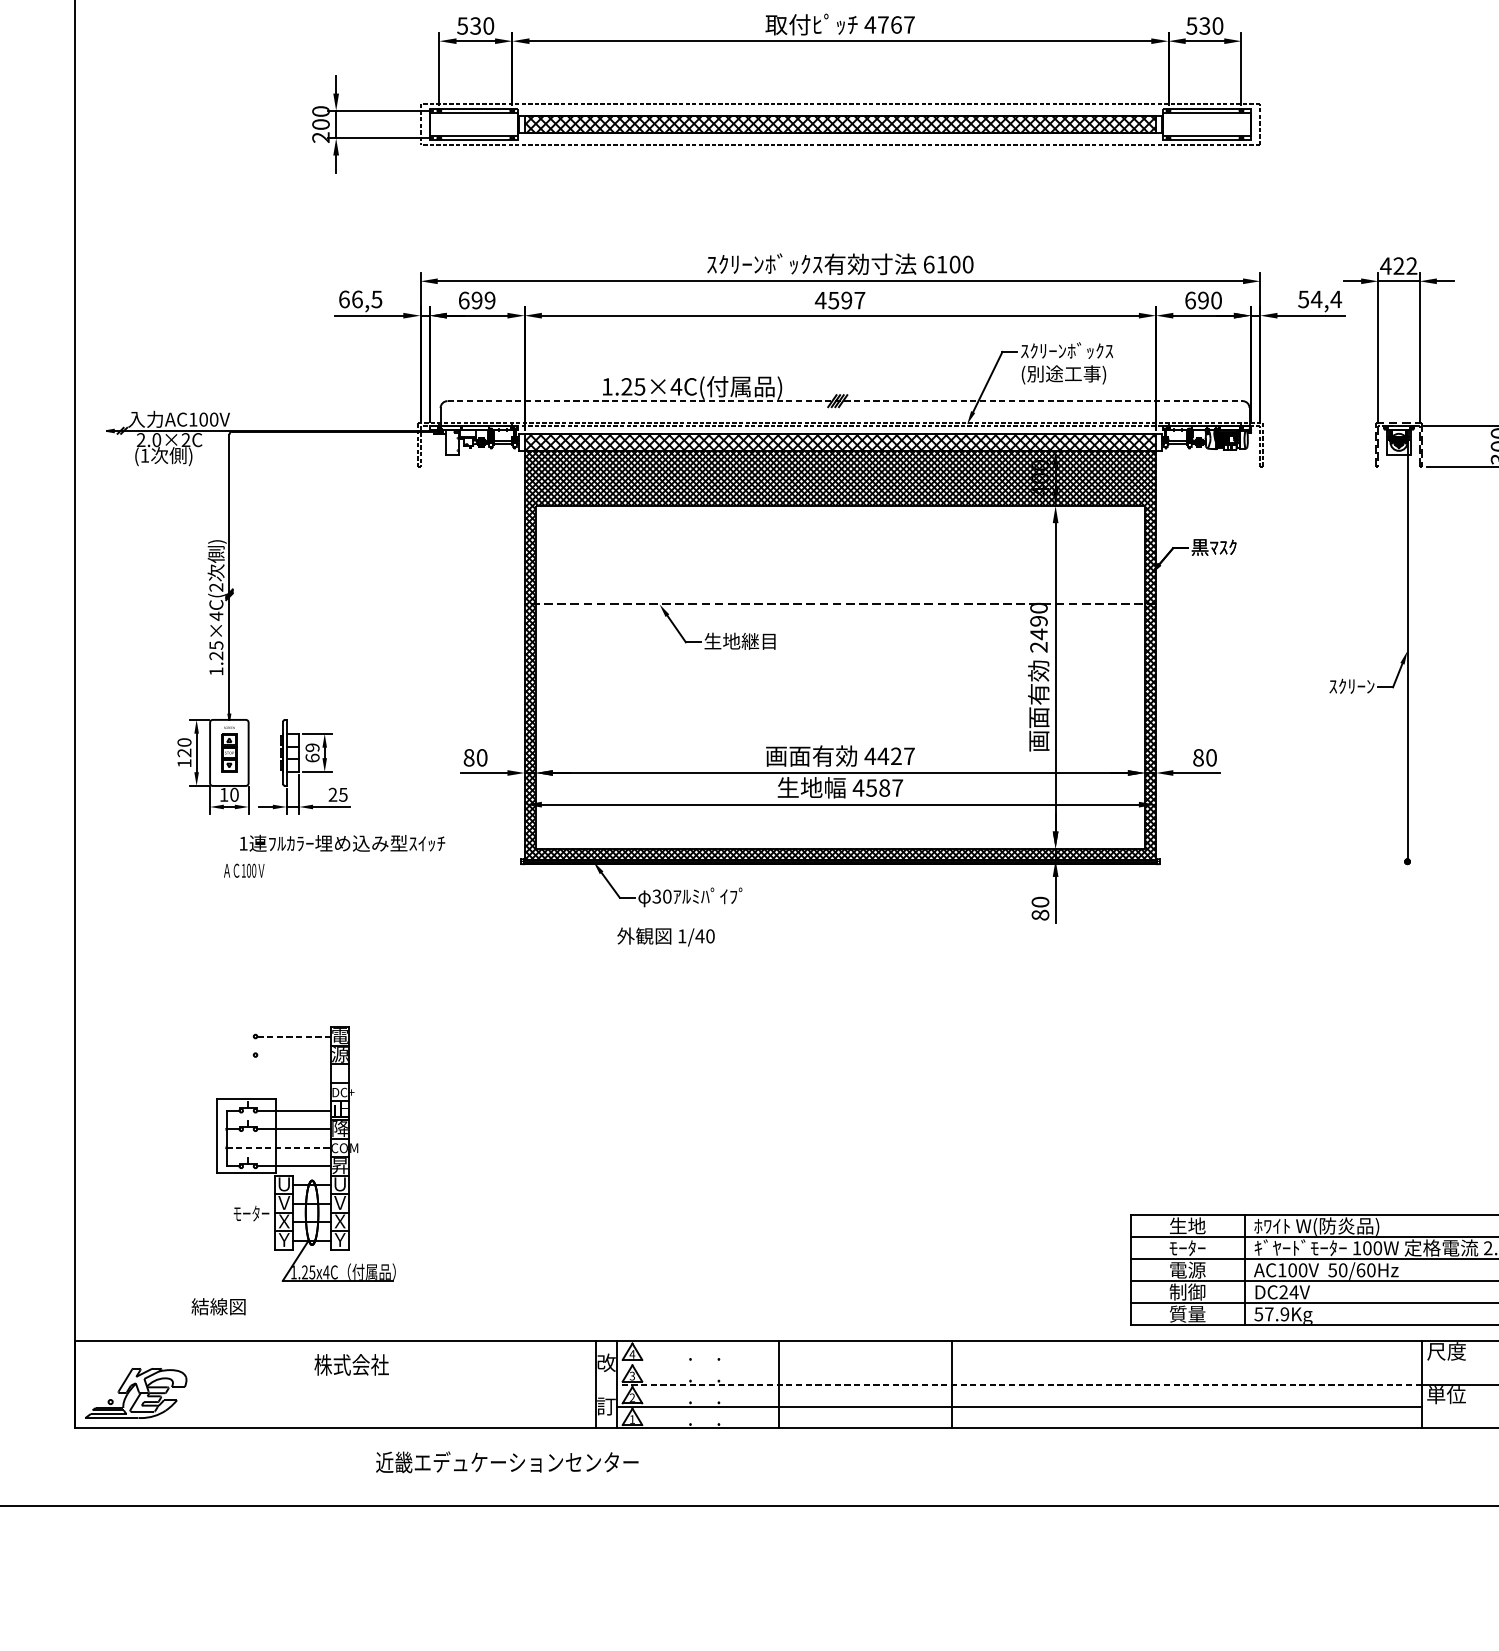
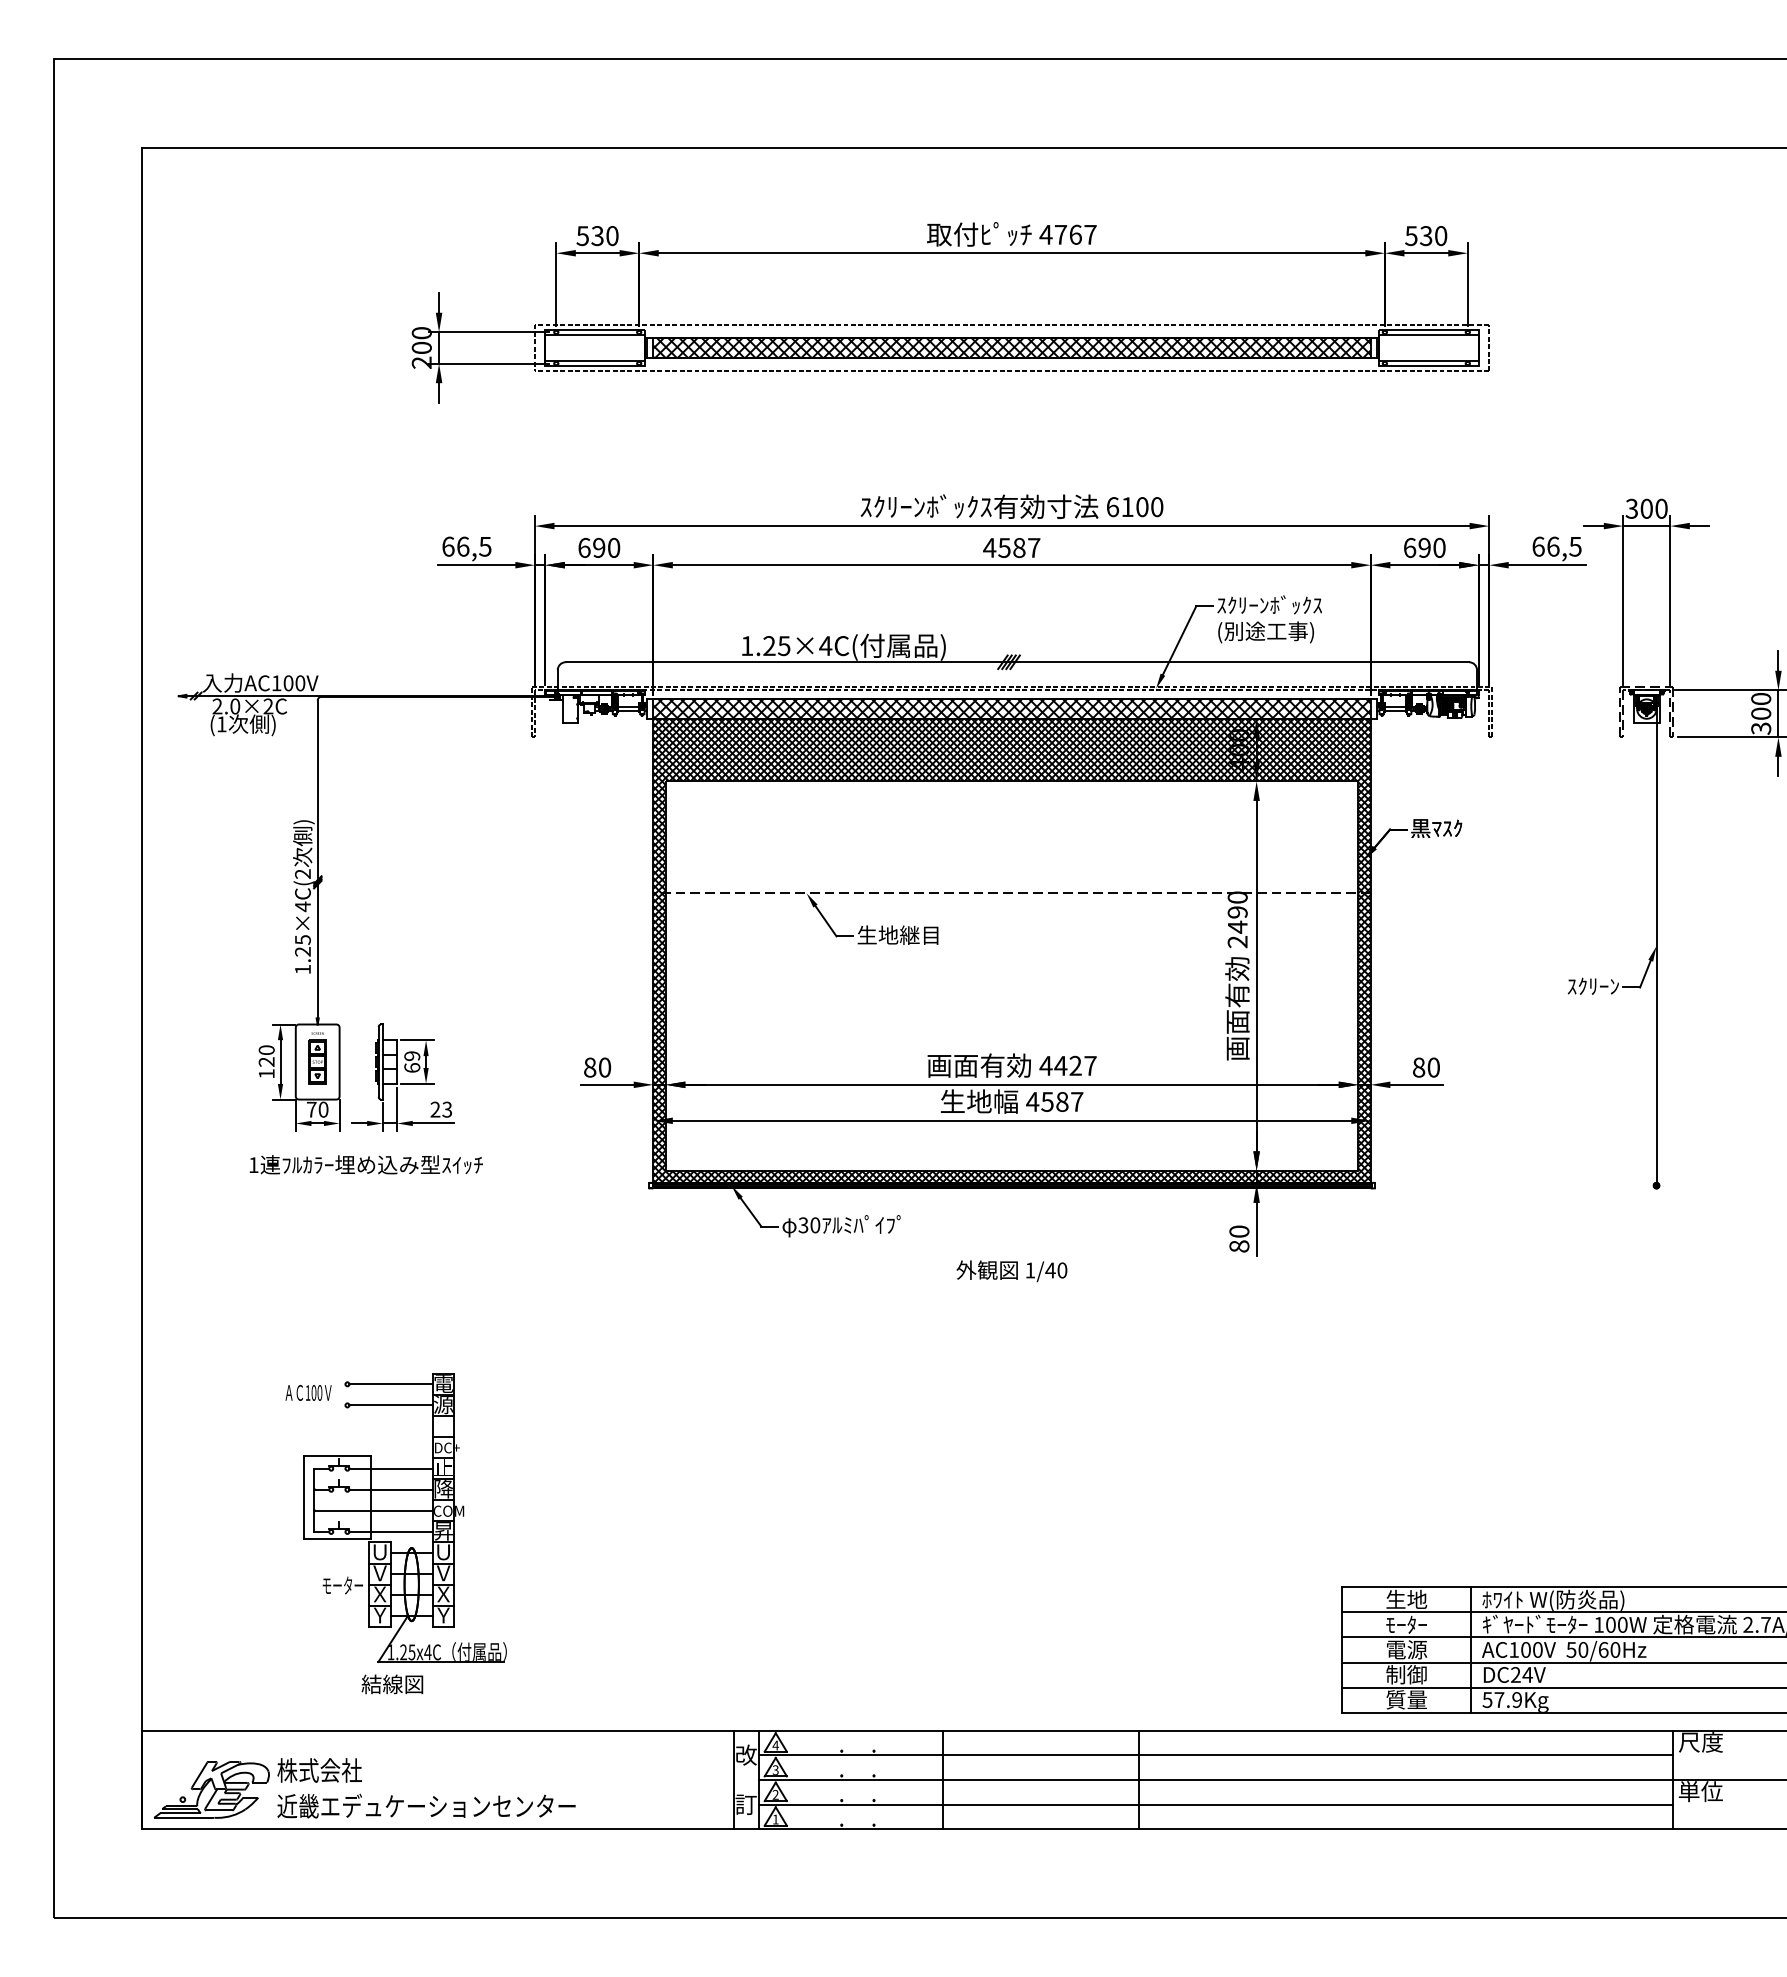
text: (1398, 265) -> (1646, 508), 422 -> 300
text: (1320, 299) -> (1557, 546), 54,4 -> 66,5
text: (490, 300) -> (614, 547), 699 -> 690
text: (846, 300) -> (1019, 547), 4597 -> 4587
line: (845, 401) -> (1017, 662), dashed -> solid
text: (223, 794) -> (311, 1109), 10 -> 70
text: (343, 794) -> (447, 1109), 25 -> 23
text: (341, 843) -> (365, 1164), moved
text: (244, 870) -> (308, 1392), moved
text: (665, 937) -> (1011, 1271), moved
line: (294, 1036) -> (391, 1384), dashed -> solid
line: (293, 1055) -> (390, 1405), added
line: (279, 1147) -> (374, 1510), dashed -> solid
text: (218, 1306) -> (392, 1684), moved
line: (1019, 1363) -> (1215, 1755), added
text: (351, 1364) -> (319, 1770), moved
line: (1019, 1385) -> (1215, 1780), dashed -> solid
text: (507, 1461) -> (426, 1805), moved

